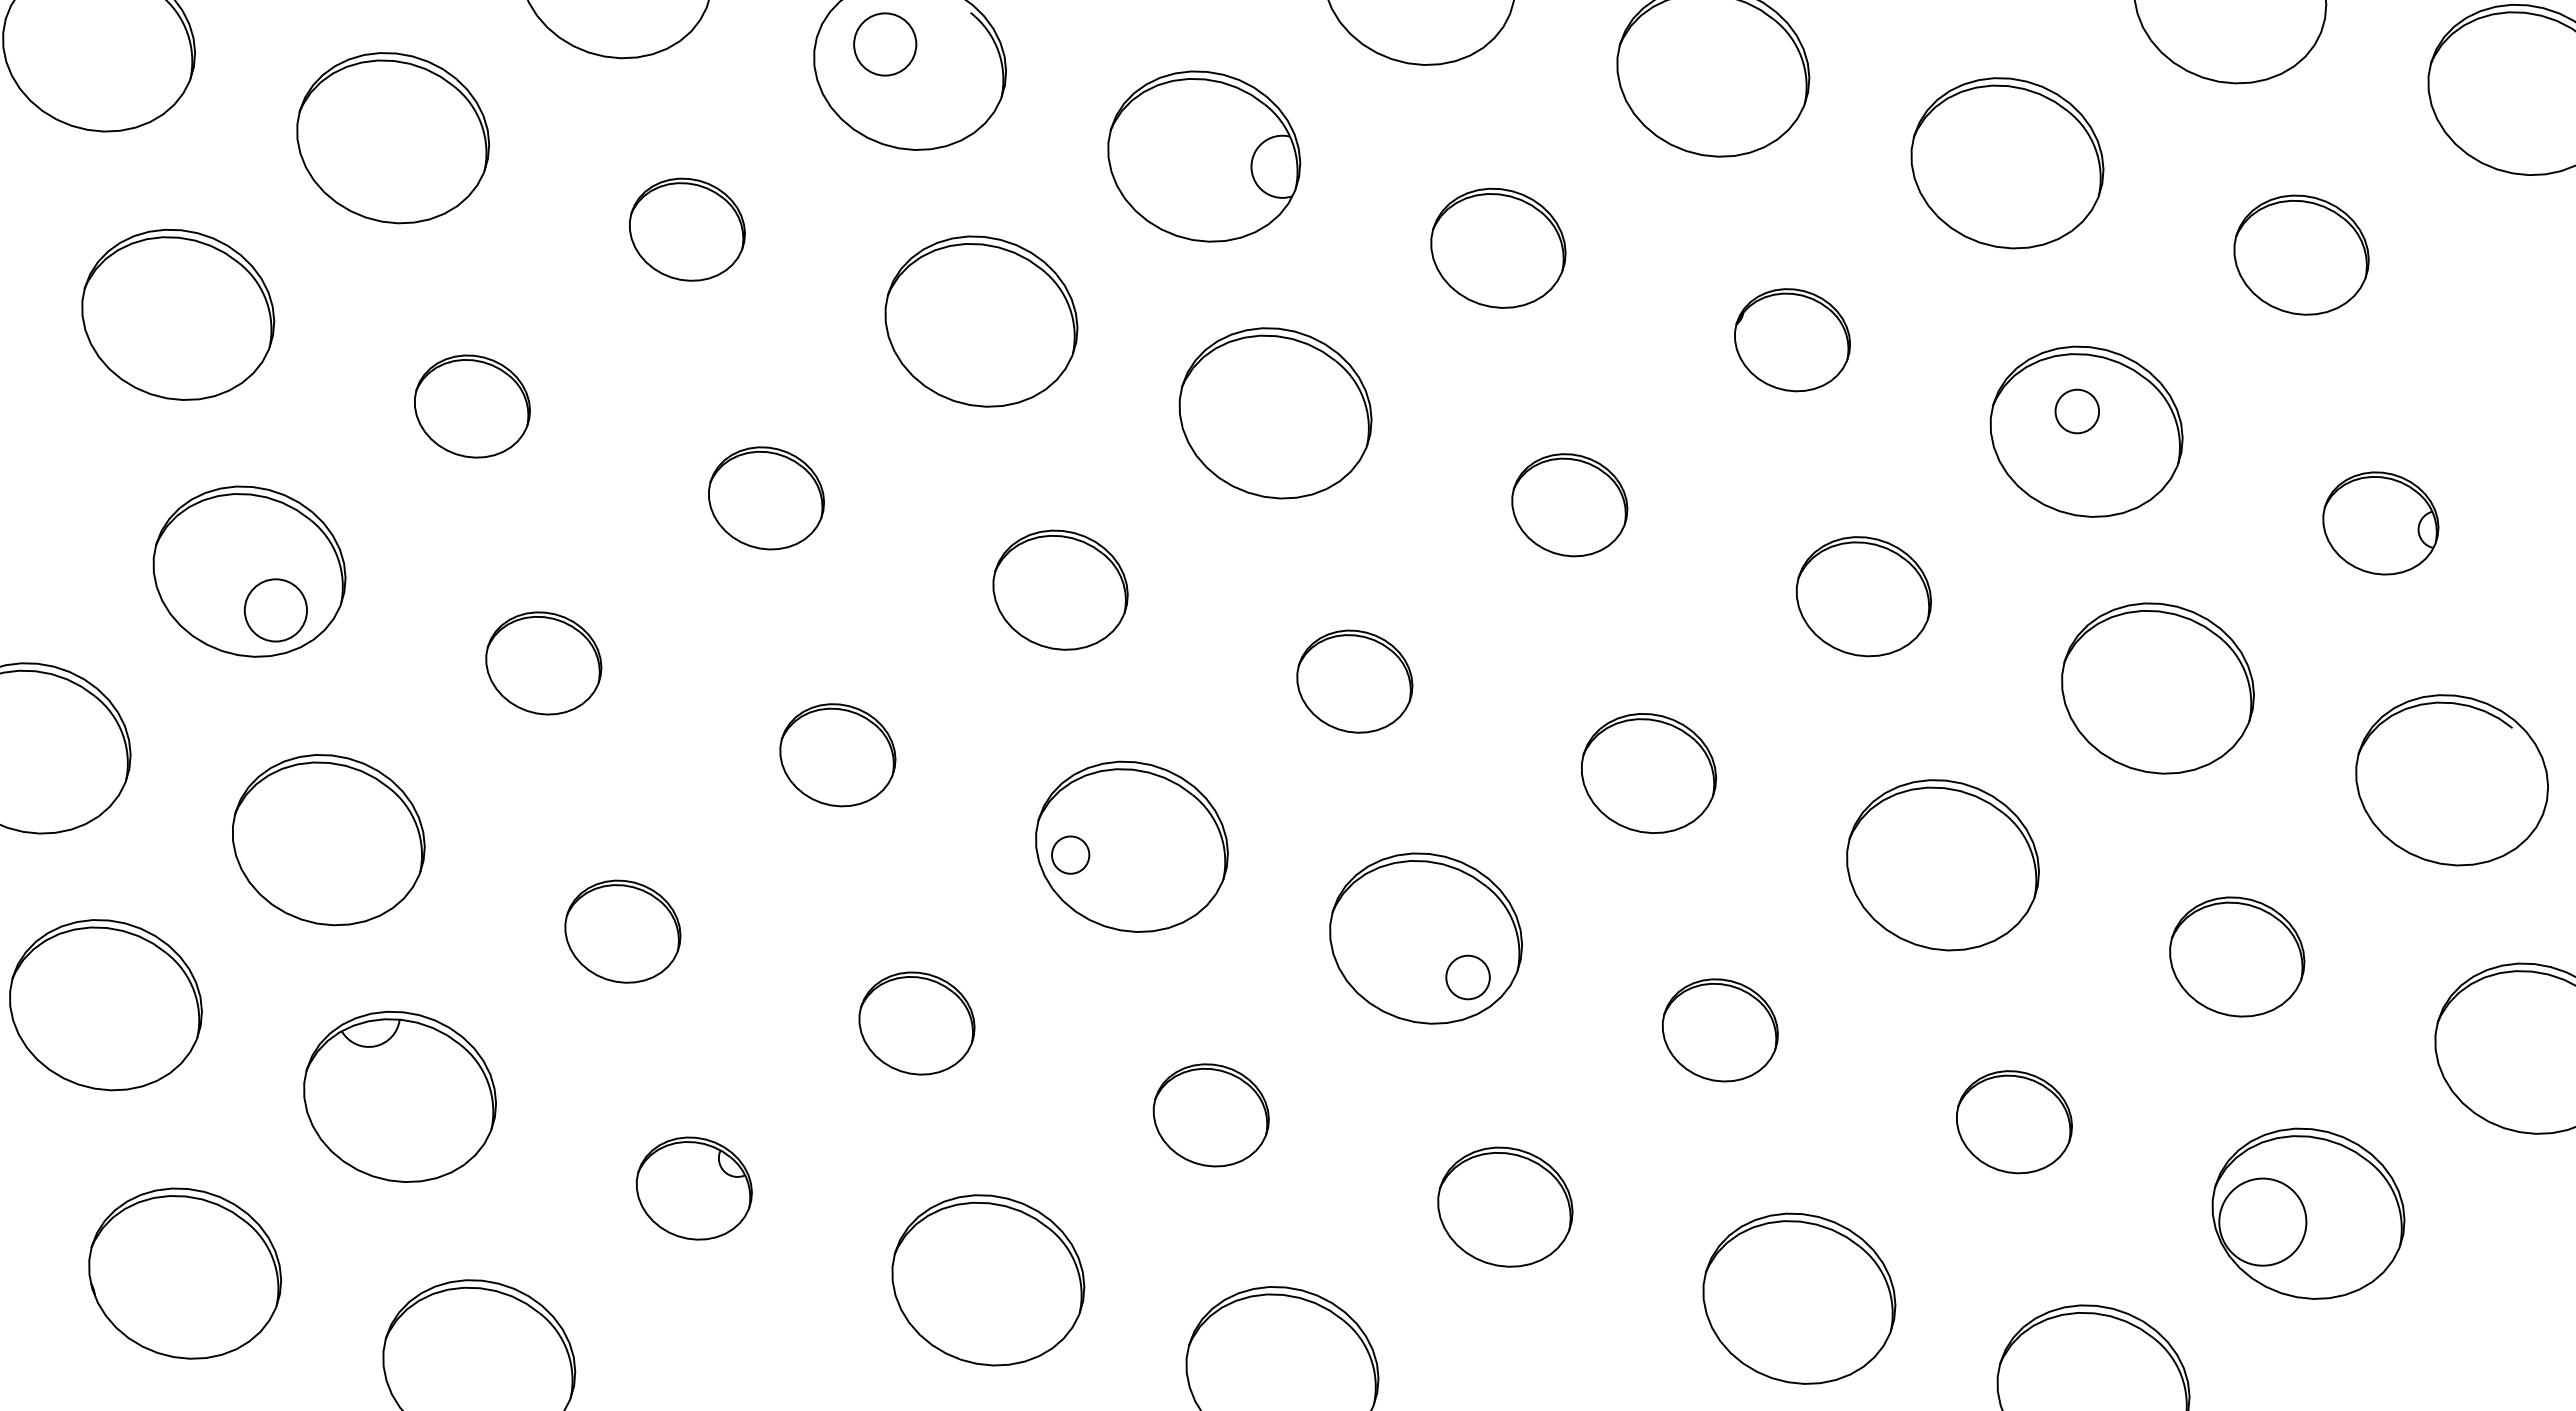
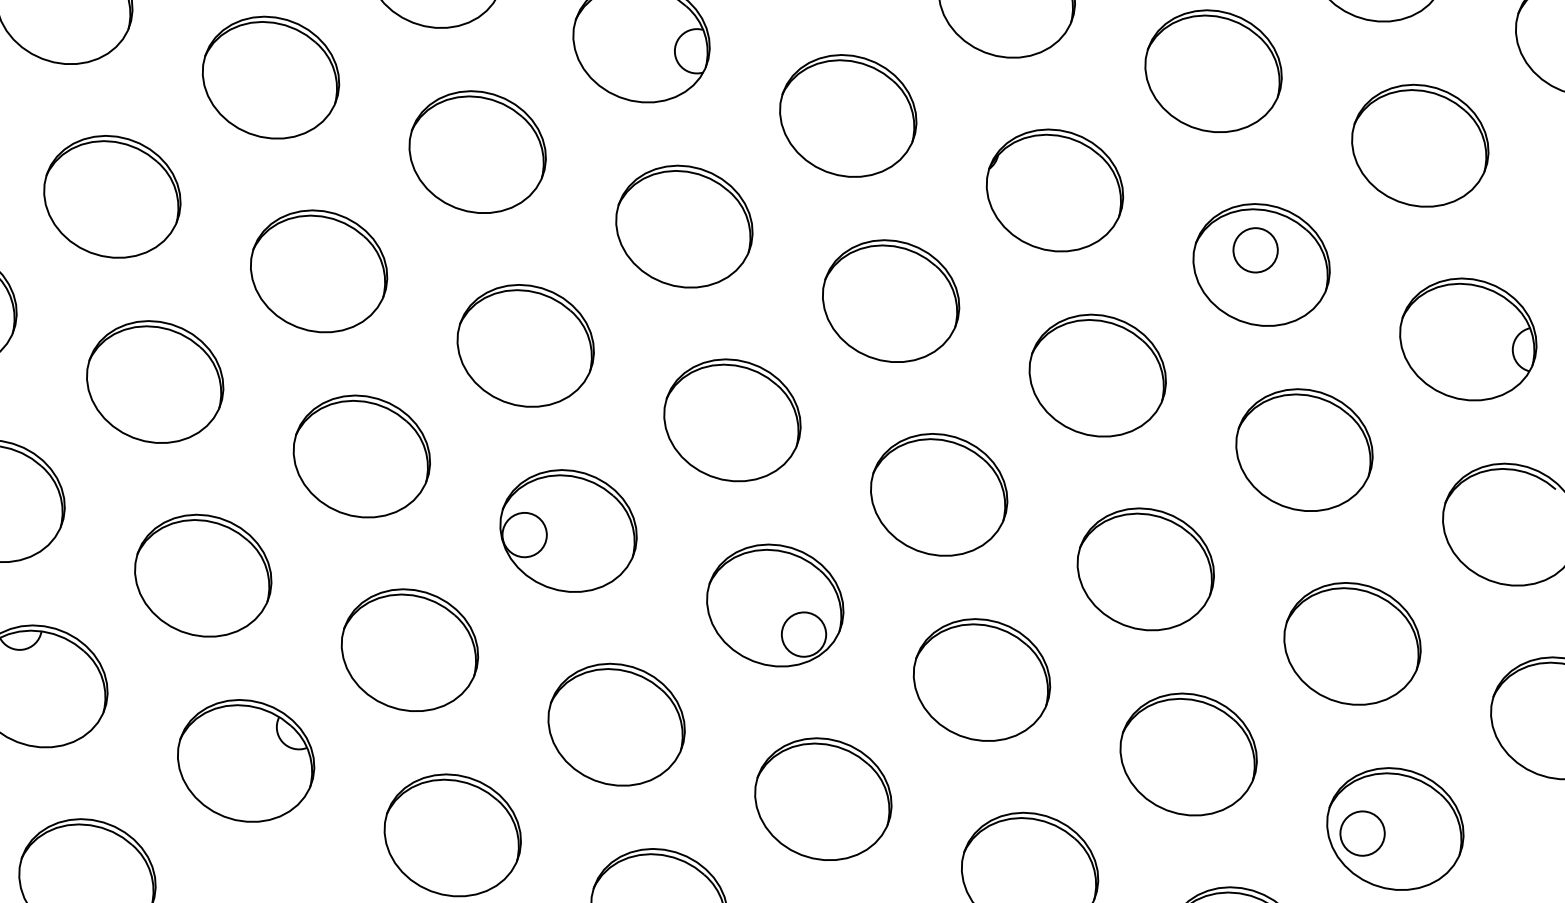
part: (687, 229) -> (271, 77), size x1.67
part: (1498, 248) -> (848, 116), size x1.43
part: (2301, 255) -> (1420, 146), size x1.43
part: (1792, 340) -> (1054, 190), size x1.67
part: (472, 406) -> (112, 196), size x1.67
circle: (2077, 411) -> (1255, 250), size x1.43
part: (766, 498) -> (319, 271), size x1.67
part: (1569, 505) -> (890, 301), size x1.67
part: (2380, 523) -> (1468, 339), size x1.67
part: (1060, 590) -> (525, 346), size x1.43
part: (1863, 596) -> (1097, 375), size x1.43
part: (543, 663) -> (155, 382), size x1.67
part: (1354, 681) -> (732, 420), size x1.67
part: (837, 755) -> (361, 456), size x1.67
part: (1648, 773) -> (938, 494), size x1.43
circle: (1070, 855) -> (524, 535), size x1.67
part: (622, 931) -> (203, 575), size x1.67
part: (2237, 956) -> (1352, 643), size x1.43
circle: (1467, 977) -> (803, 634), size x1.43
part: (916, 1023) -> (409, 650), size x1.67
part: (1720, 1030) -> (982, 680), size x1.67
part: (1211, 1115) -> (616, 724), size x1.67
part: (2014, 1122) -> (1188, 754), size x1.67
part: (694, 1188) -> (246, 760), size x1.67
part: (1505, 1207) -> (823, 799), size x1.43
circle: (2262, 1222) -> (1362, 833), size x0.71

